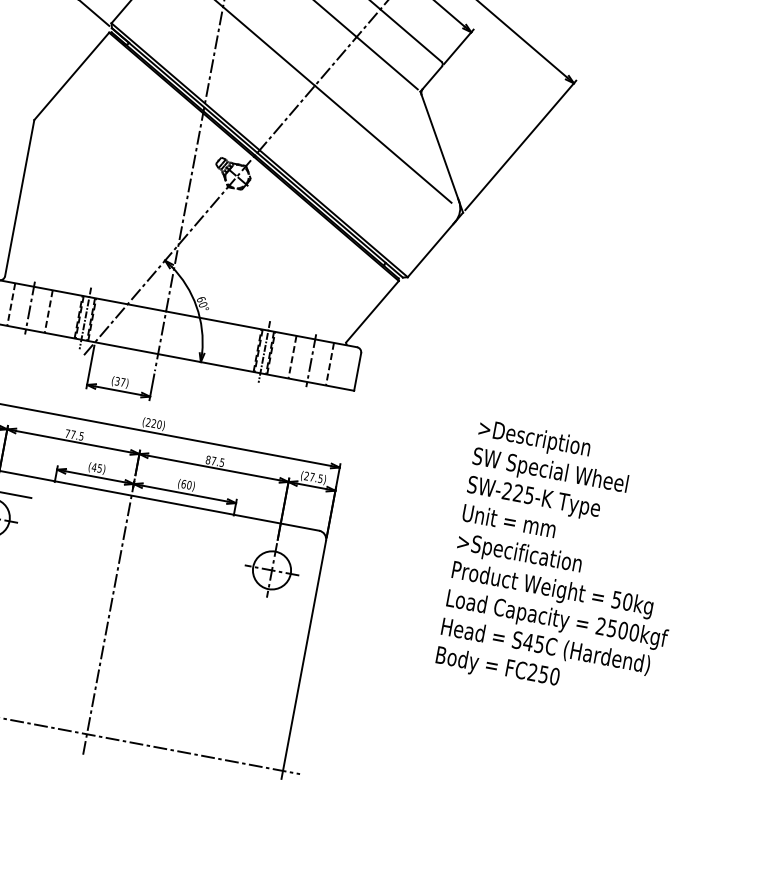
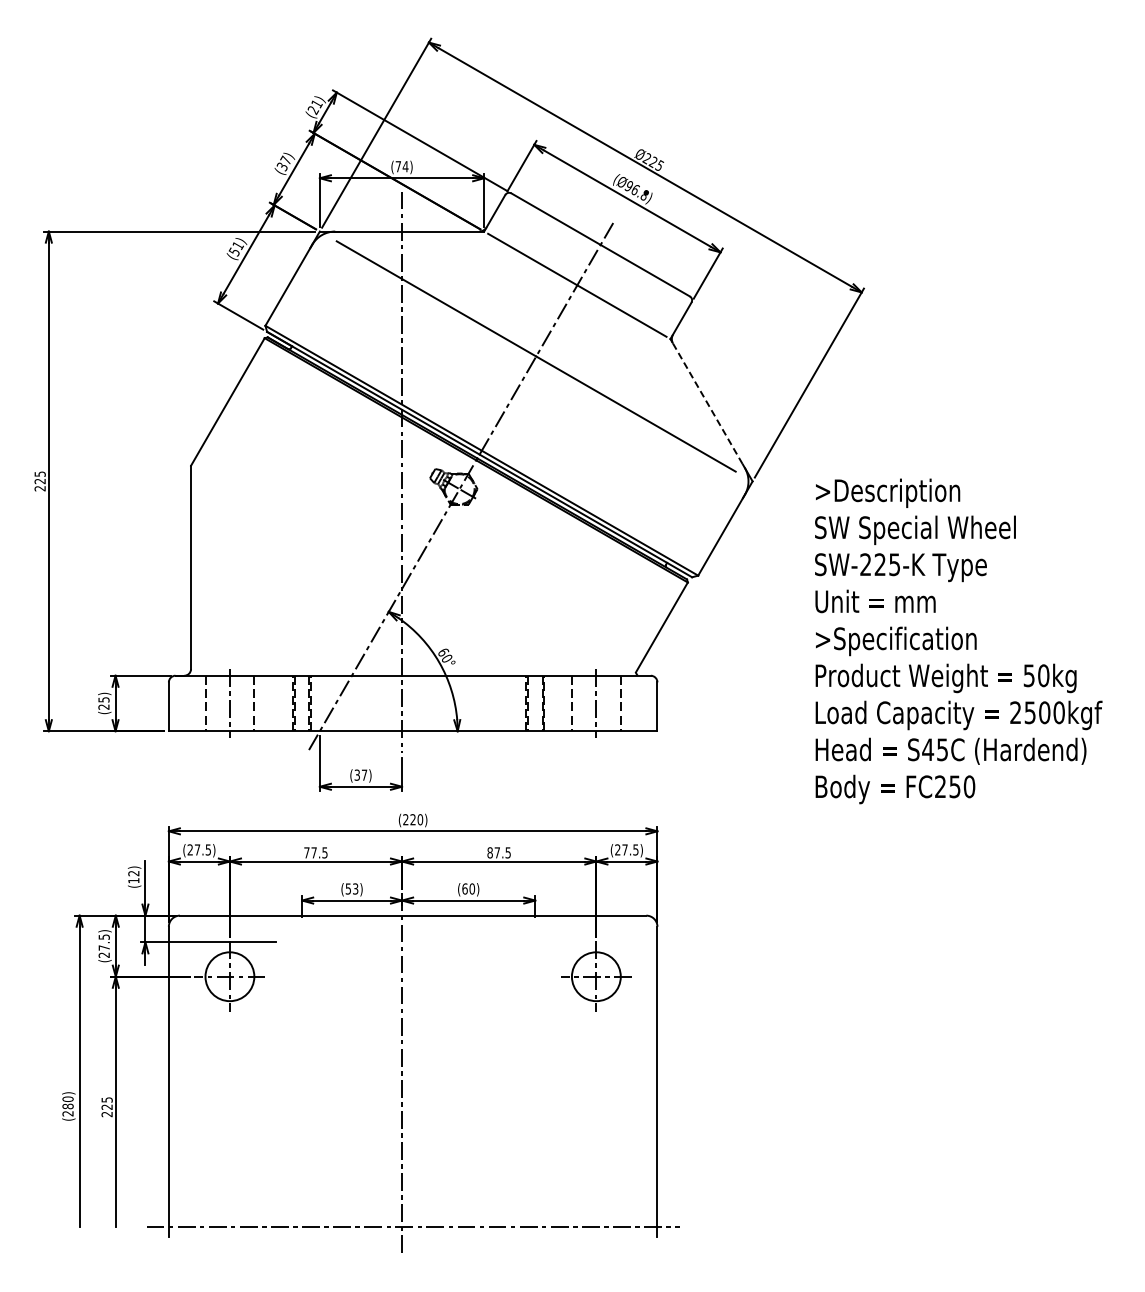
line: (440, 148) -> (708, 405), solid -> dashed
line: (85, 318) -> (302, 703), removed
line: (264, 351) -> (535, 703), removed
text: (96, 467) -> (351, 888), (45) -> (53)
text: (567, 563) -> (958, 641), moved

